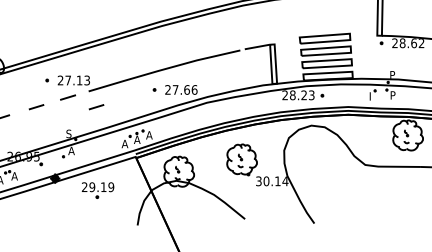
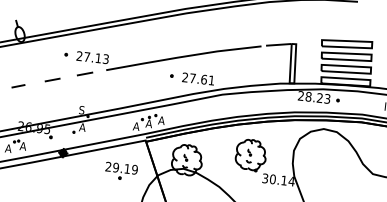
text: (194, 89) -> (211, 80), 27.66 -> 27.61
line: (96, 107) -> (112, 87), removed
part: (97, 190) -> (120, 171), moved

